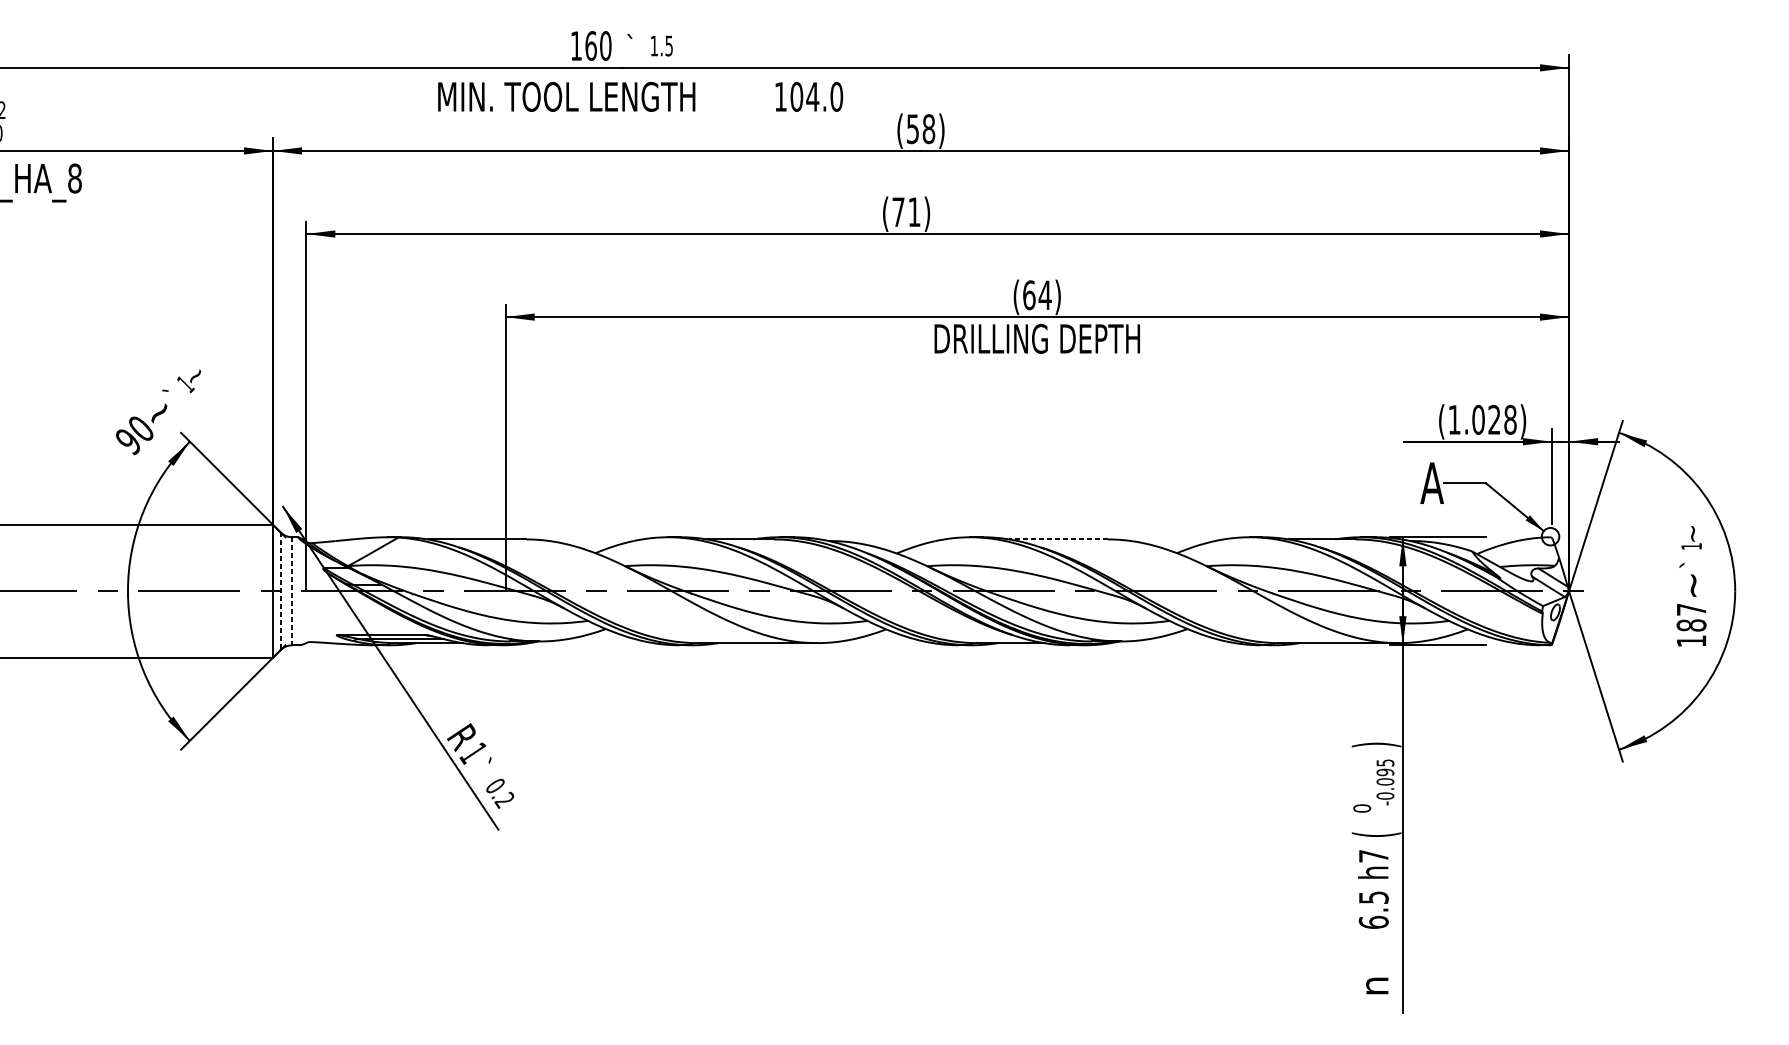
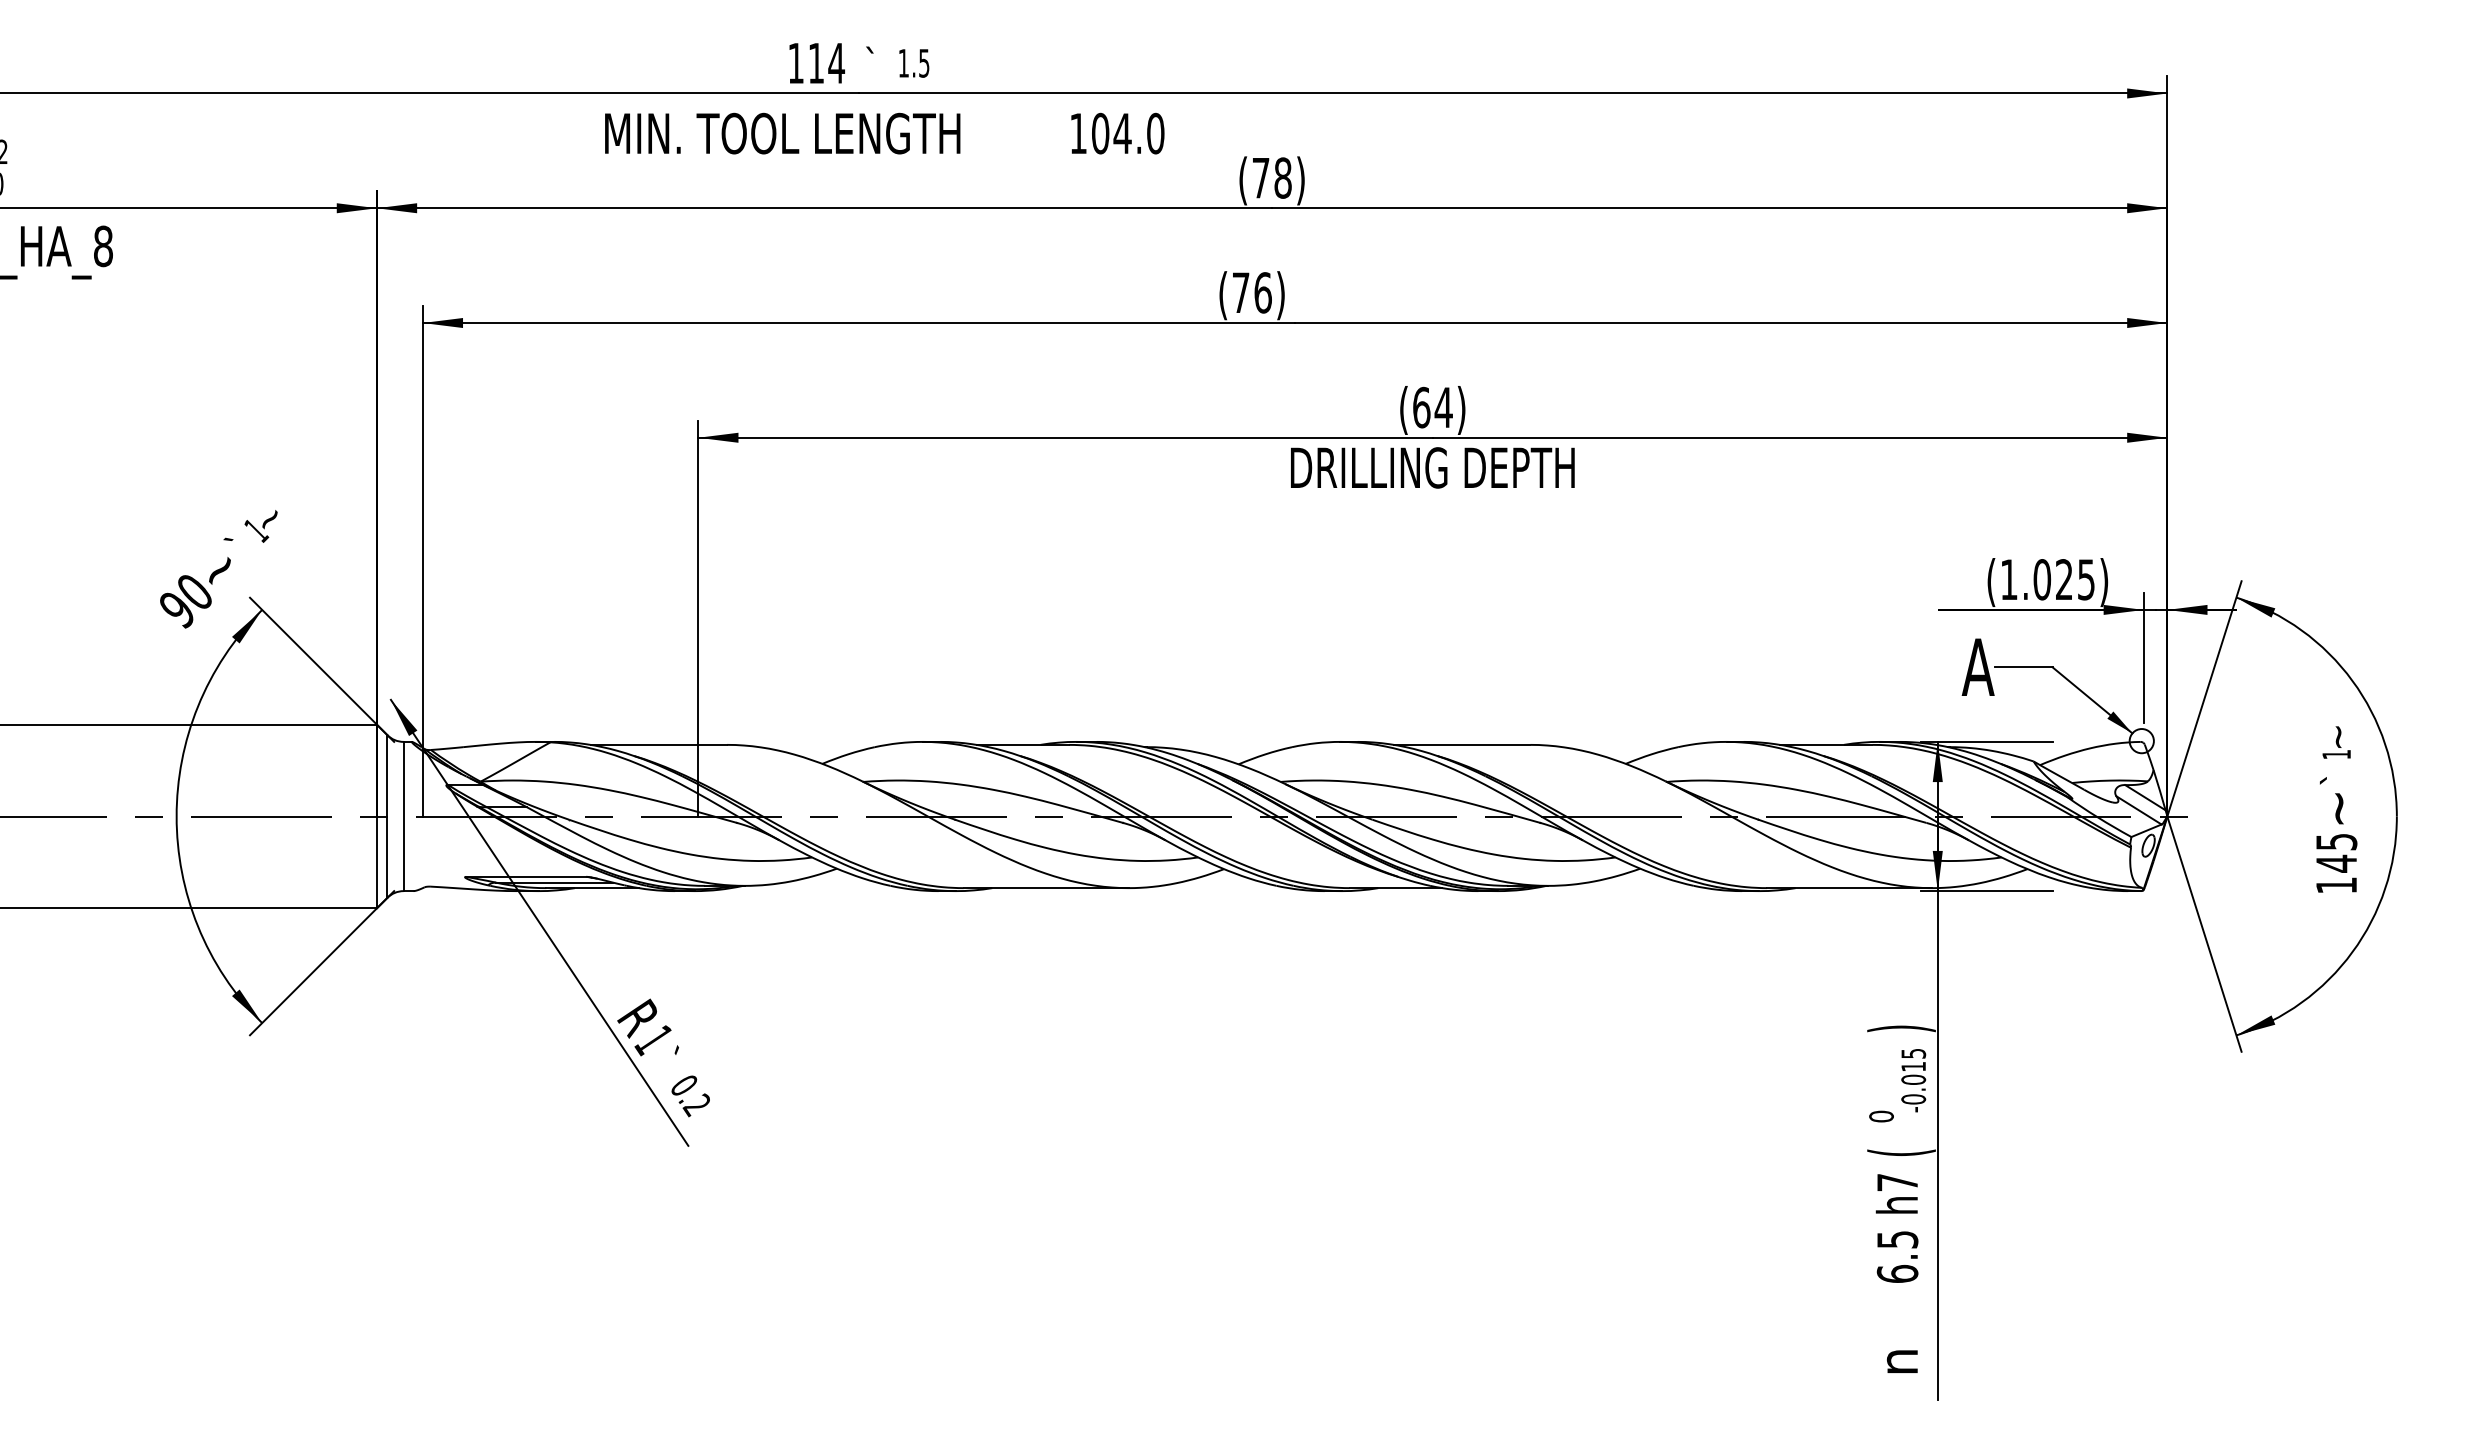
text: (598, 46) -> (826, 63), 160 -> 114
text: (912, 129) -> (1260, 178), (58) -> (78)
text: (914, 211) -> (1262, 292), (71) -> (76)
text: (1510, 419) -> (2086, 579), (1.028) -> (1.025)
line: (1058, 539) -> (1461, 744), dashed -> solid
line: (280, 591) -> (387, 817), dashed -> solid
line: (292, 591) -> (403, 816), dashed -> solid
text: (1691, 618) -> (2336, 853), 187 -> 145
text: (1385, 772) -> (1913, 1066), -0.095 -> -0.015

